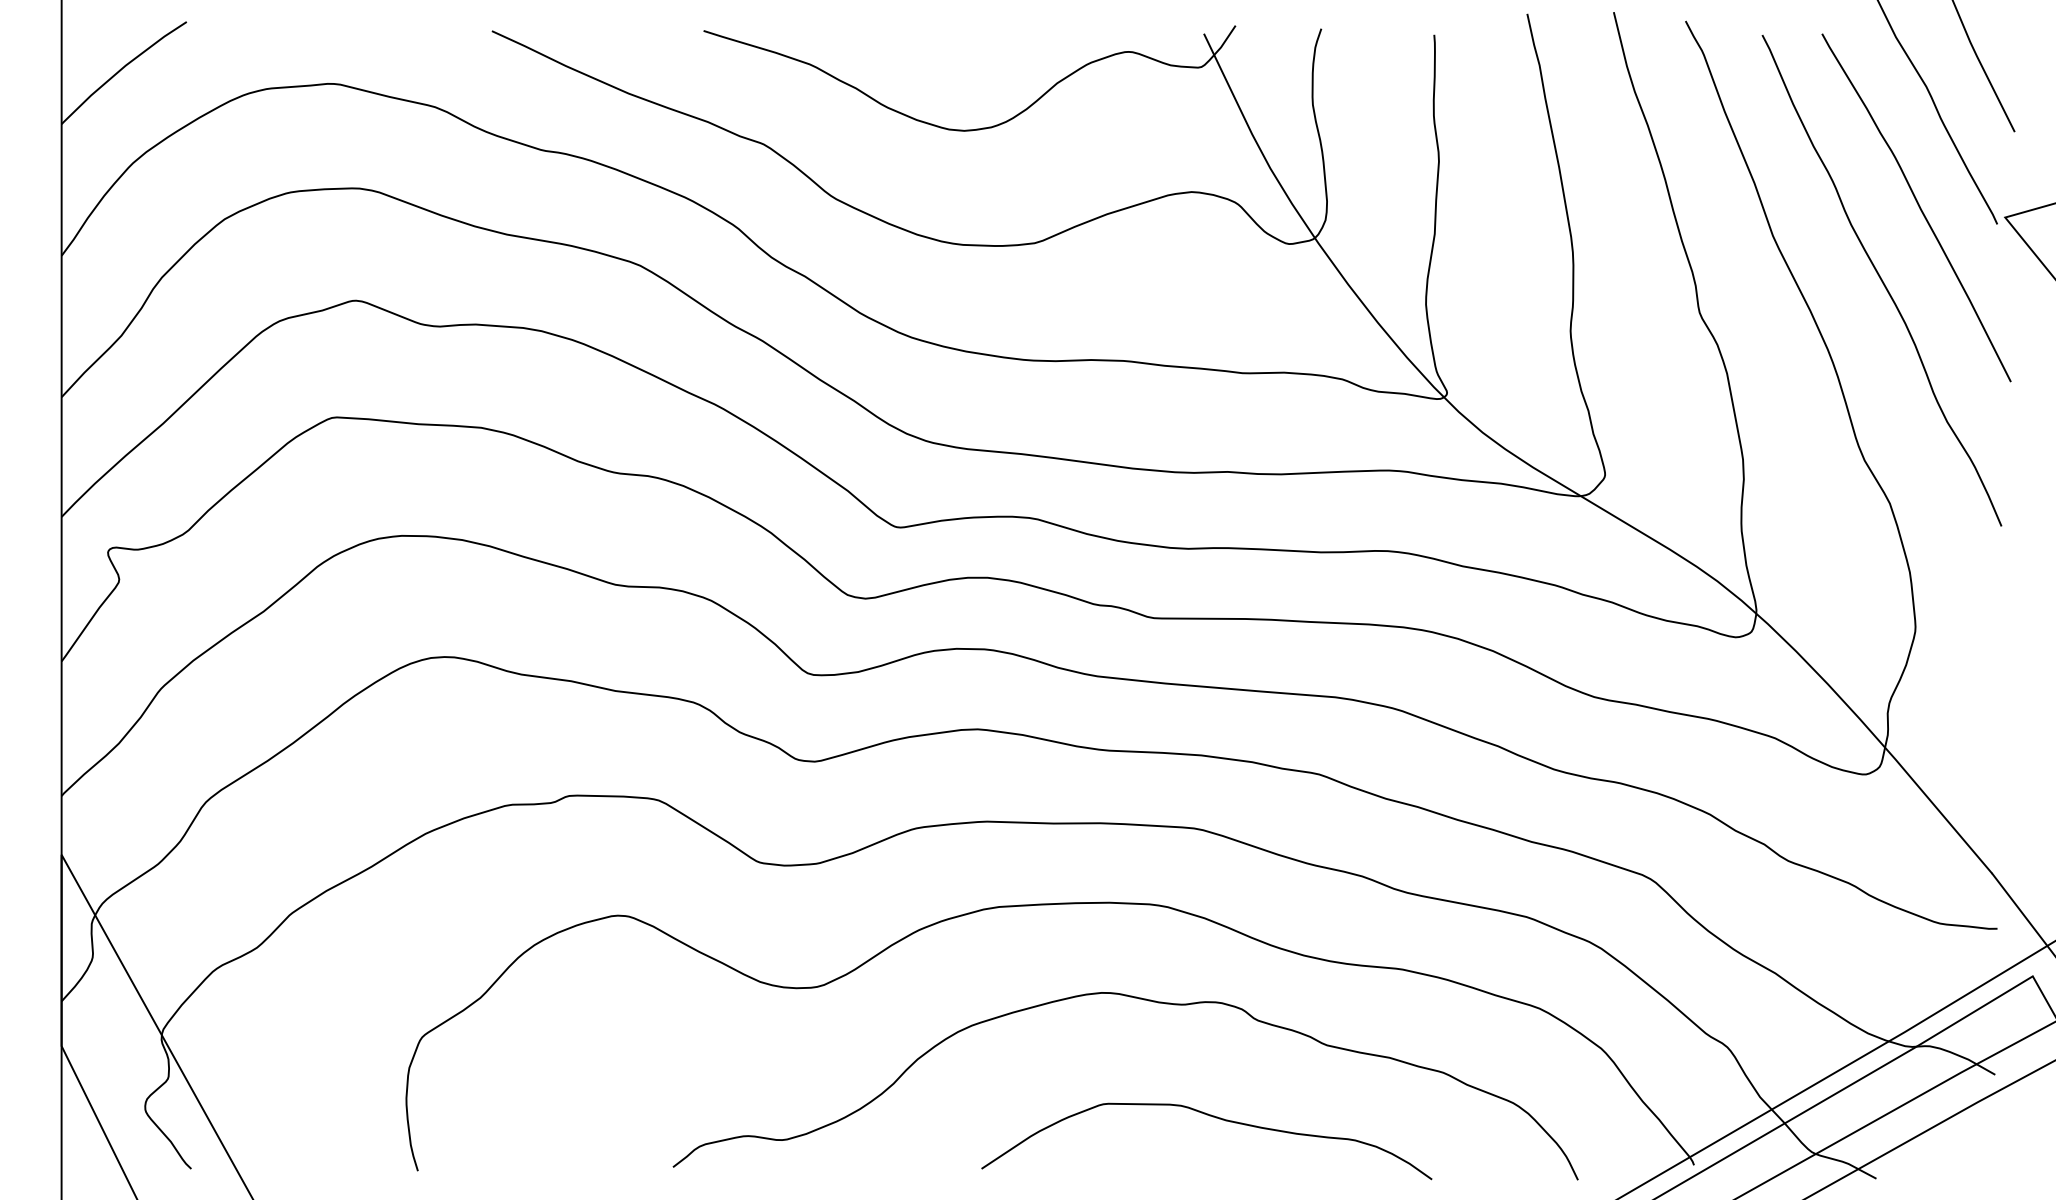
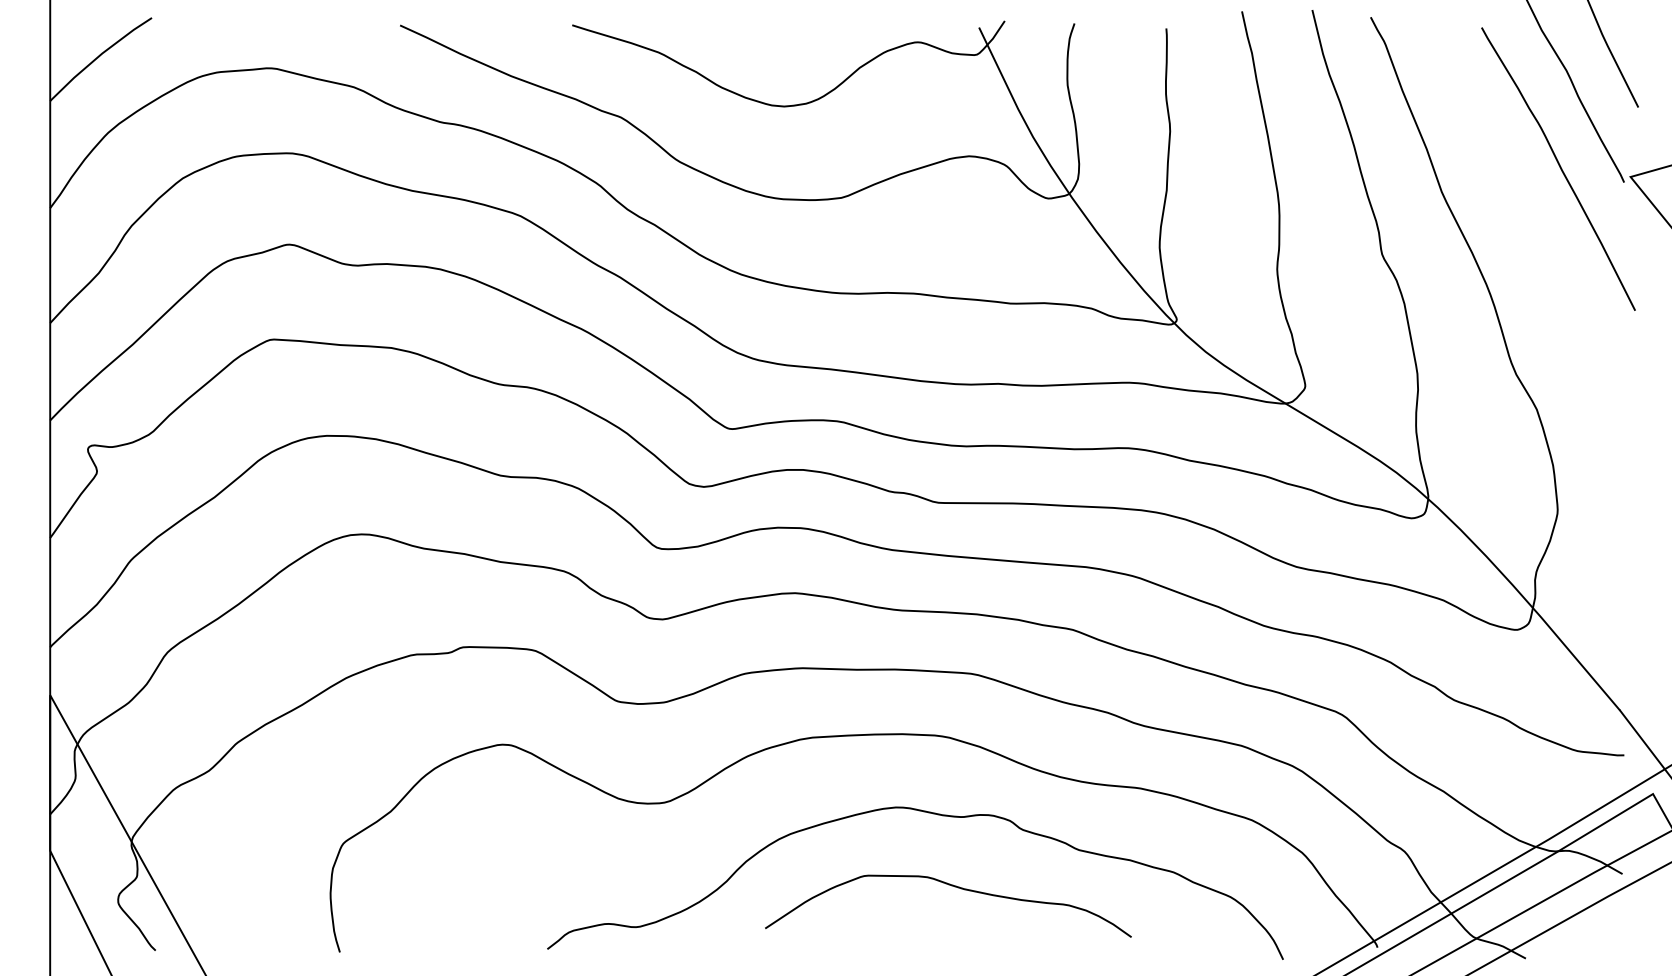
curve: (1882, 280) -> (1530, 228), removed
curve: (1214, 1118) -> (954, 887), moved

